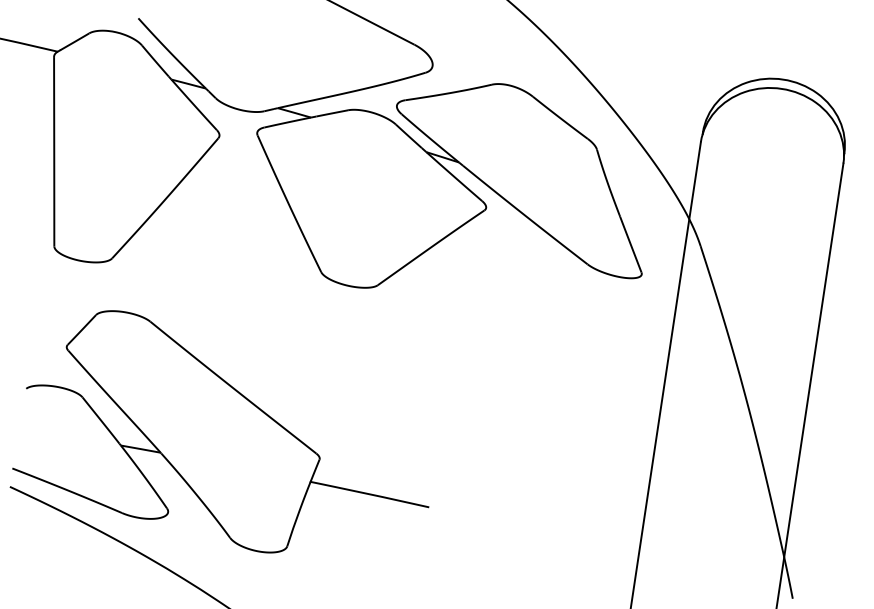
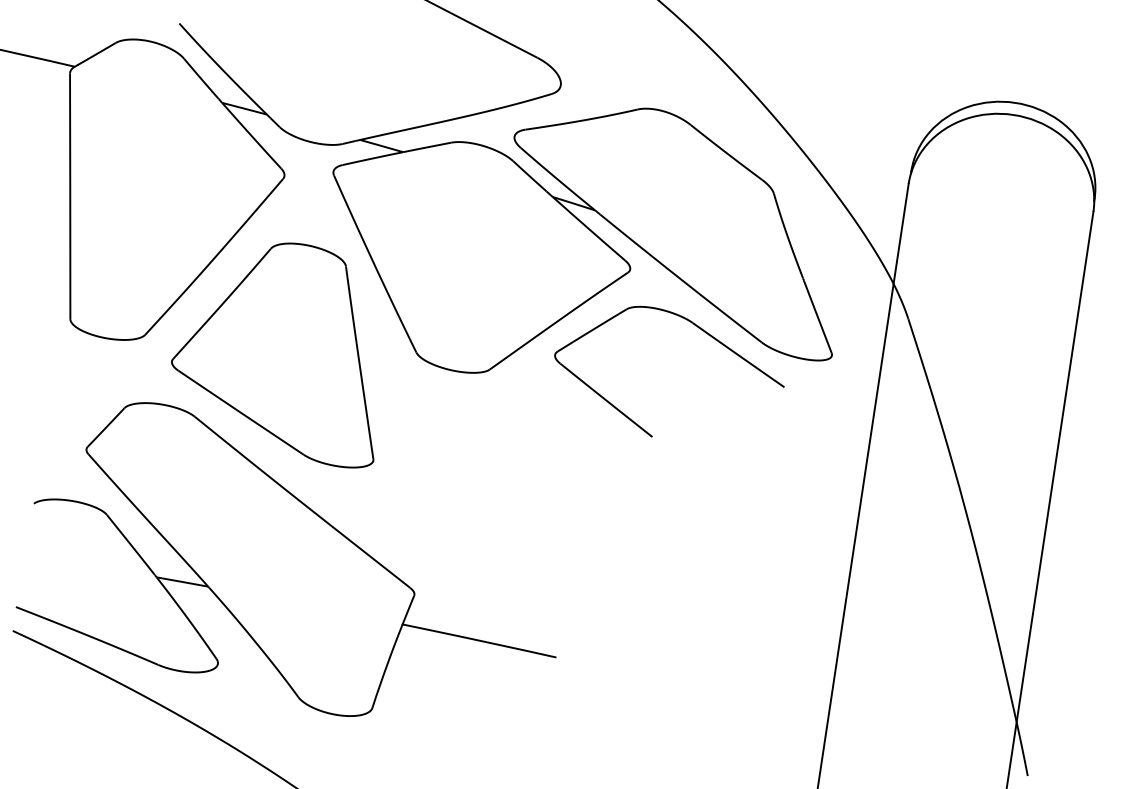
part: (538, 253) -> (698, 328), added
part: (210, 274) -> (272, 355), added

